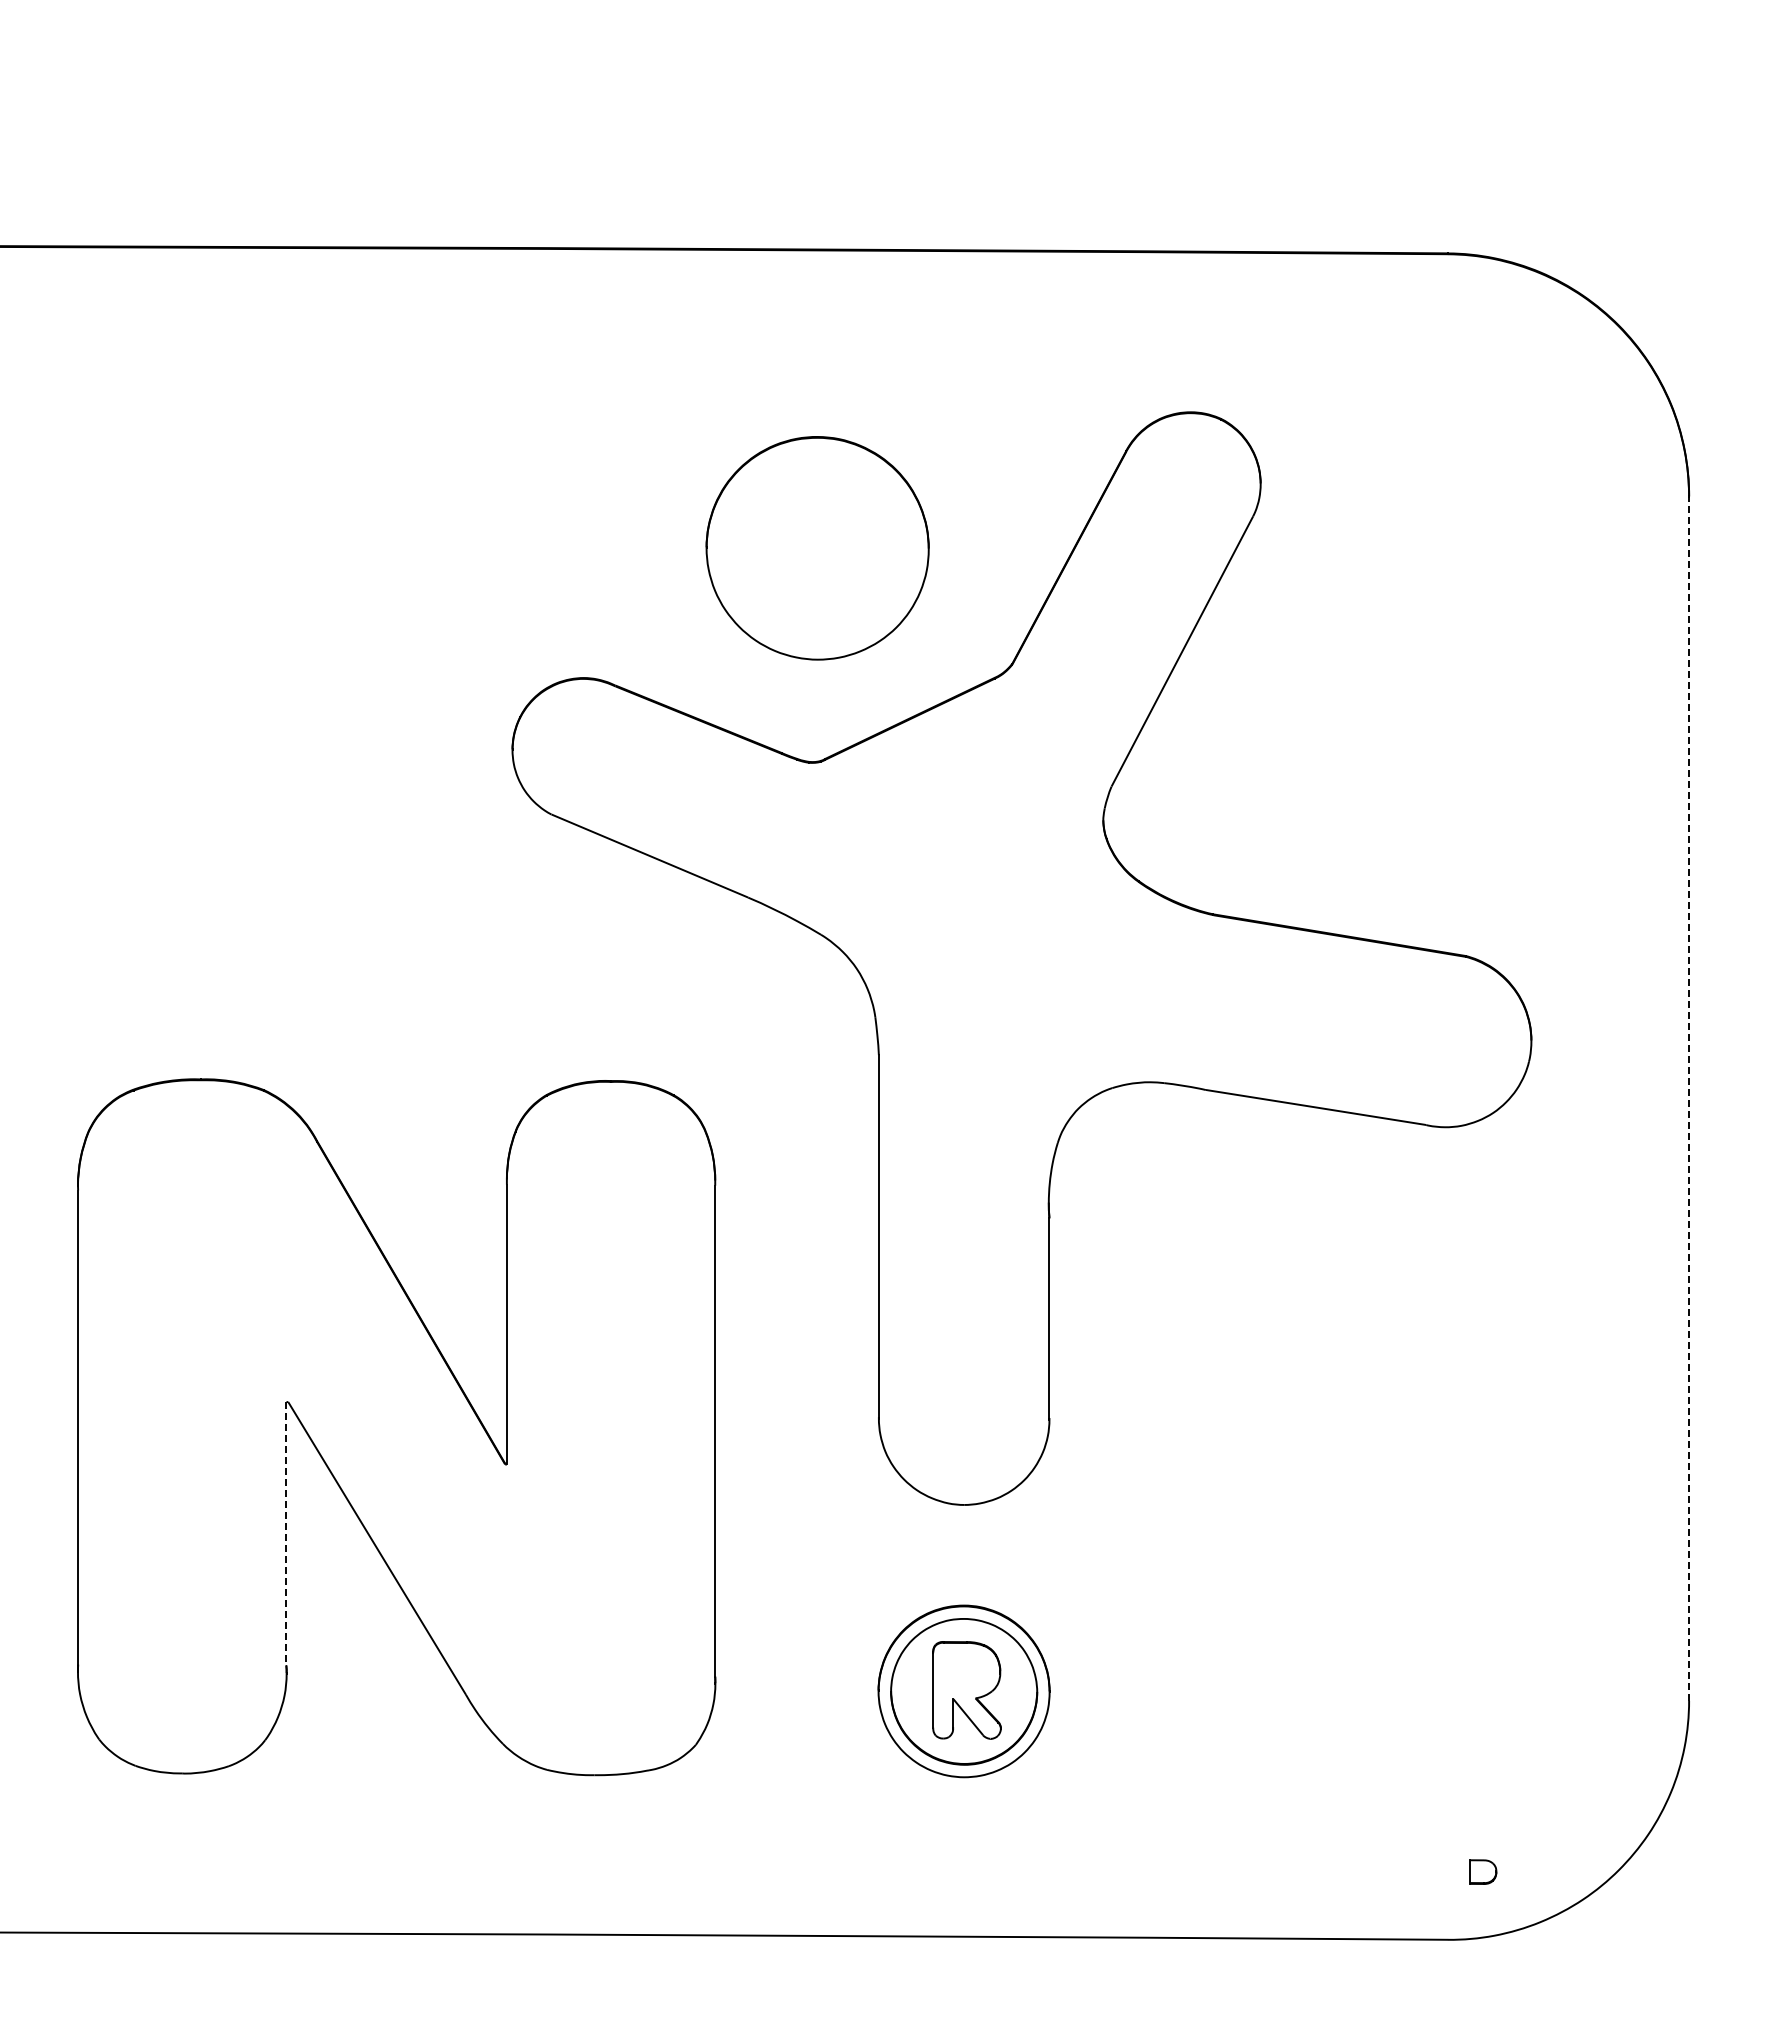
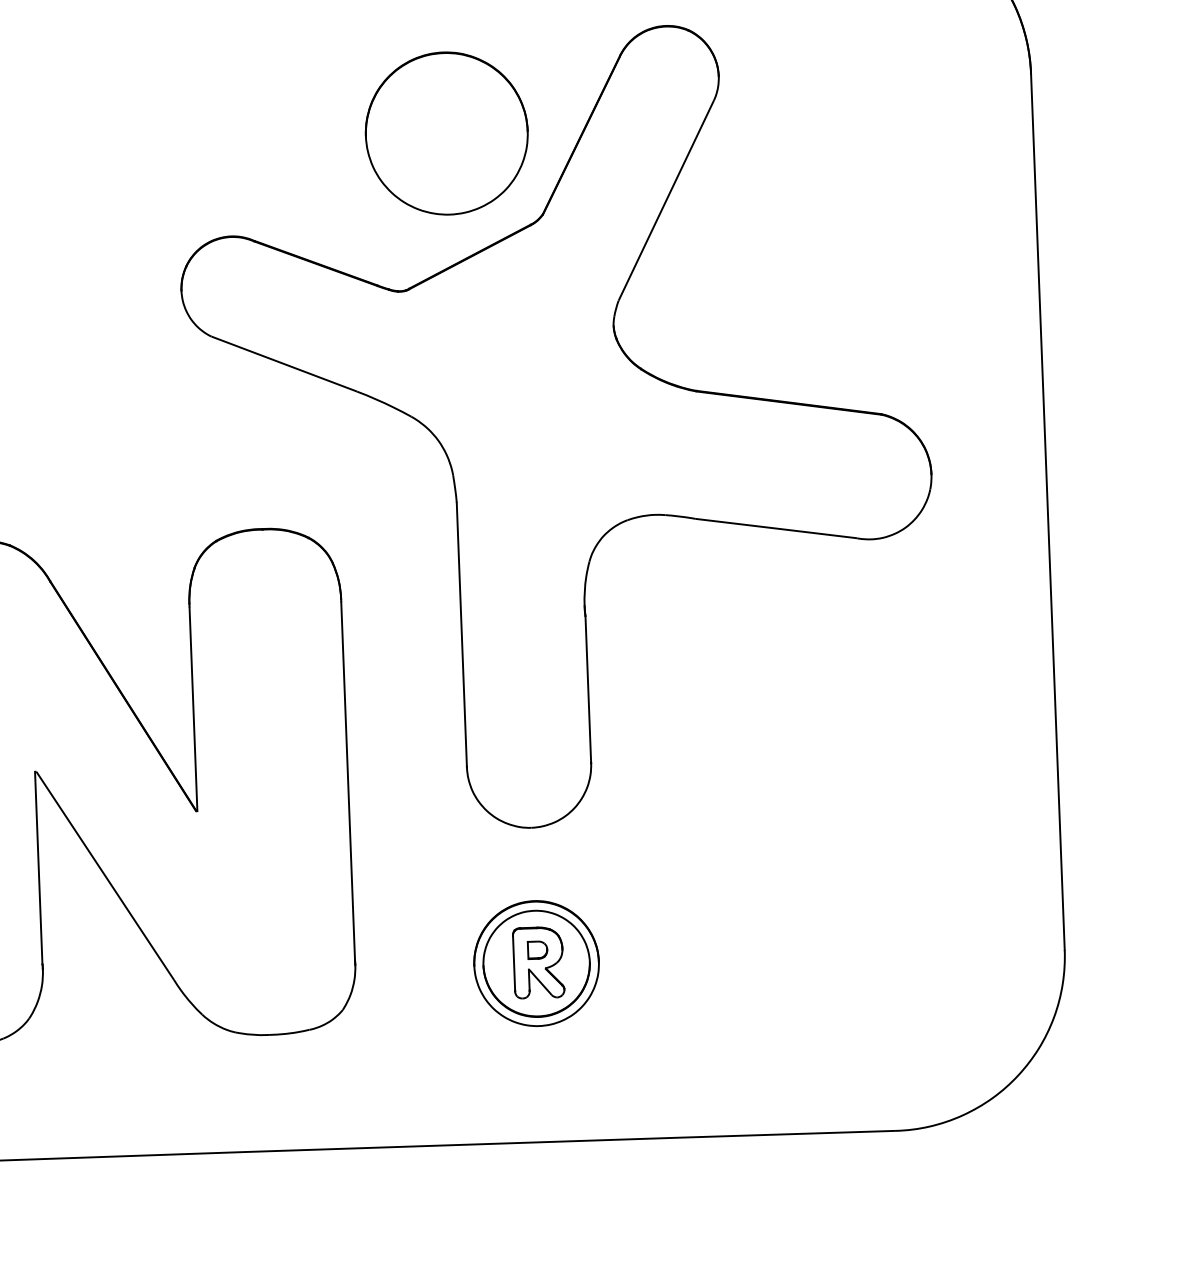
part: (817, 548) -> (446, 133), moved
line: (1689, 1098) -> (1048, 511), dashed -> solid
line: (286, 1534) -> (38, 868), dashed -> solid
part: (1483, 1871) -> (537, 949), moved

